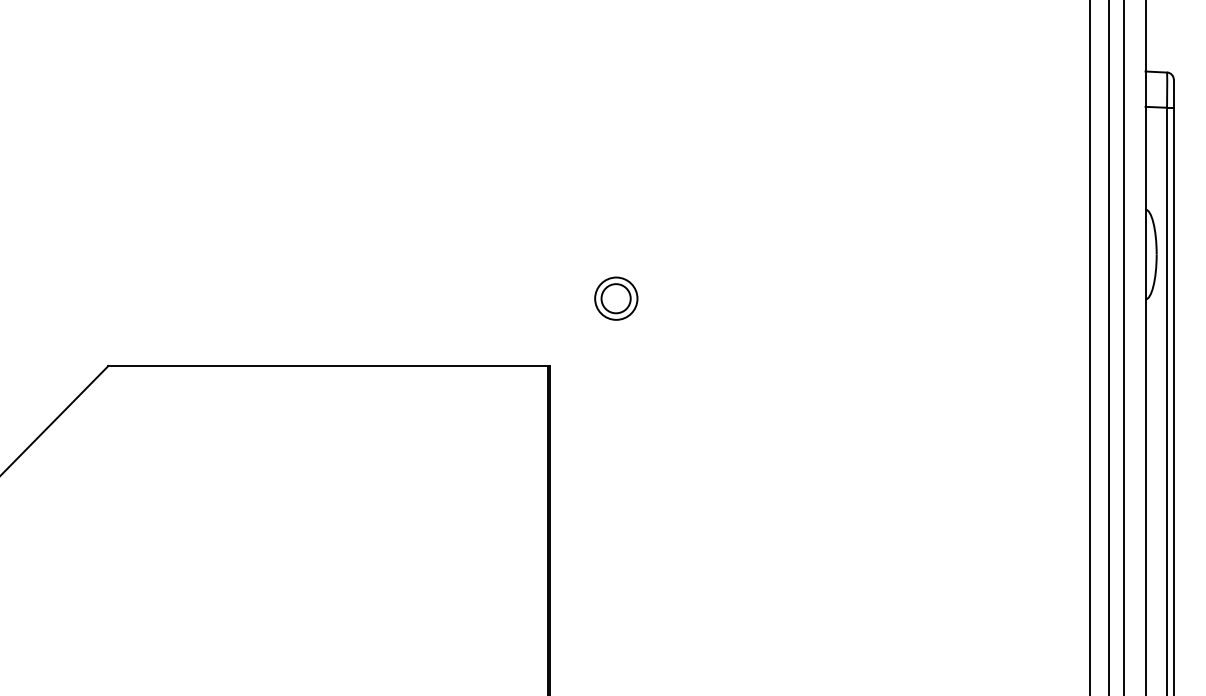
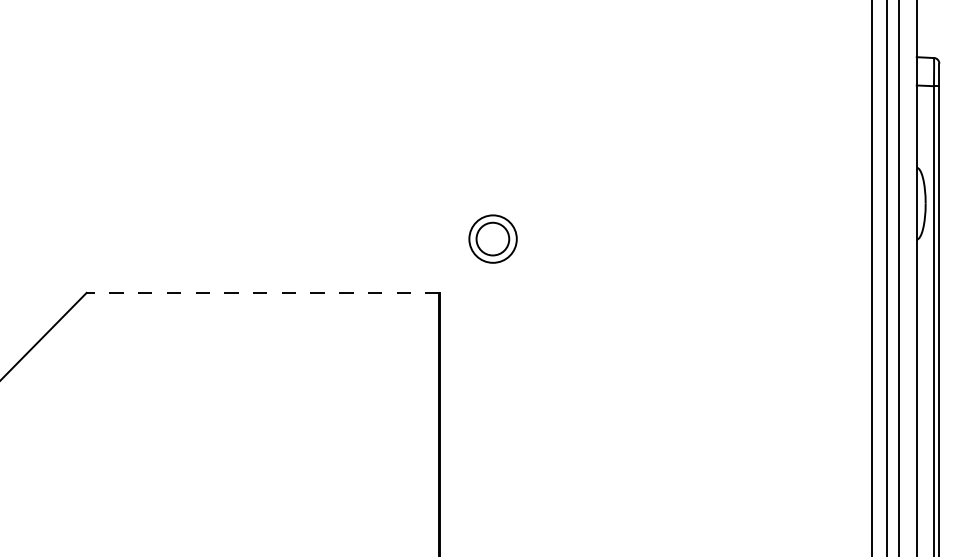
part: (616, 298) -> (493, 238), size x1.4
line: (328, 366) -> (262, 293), solid -> dashed

